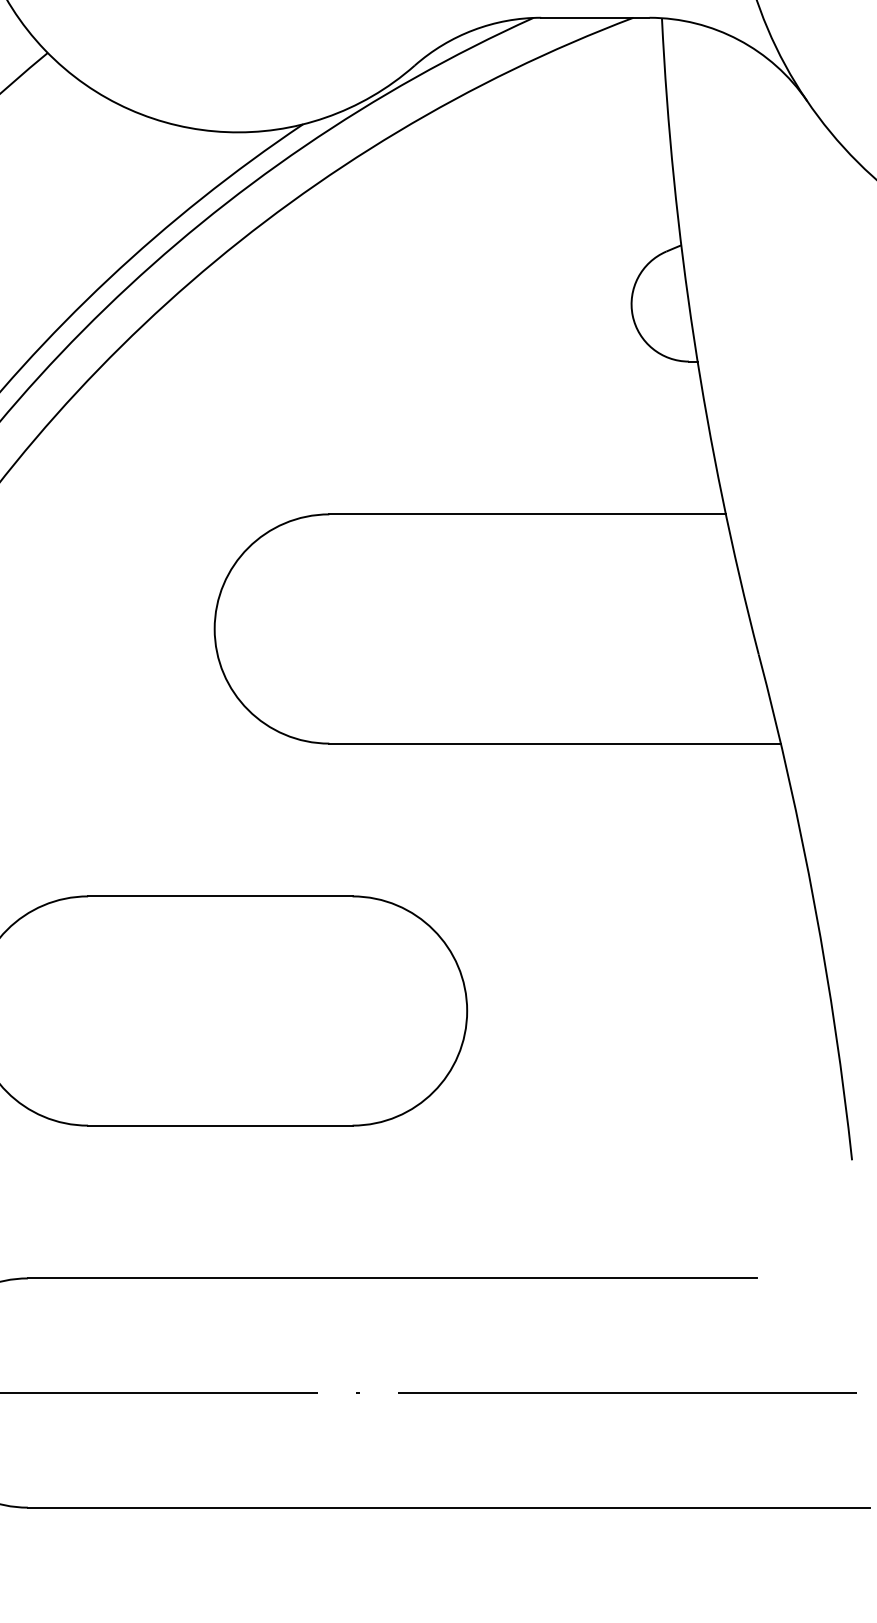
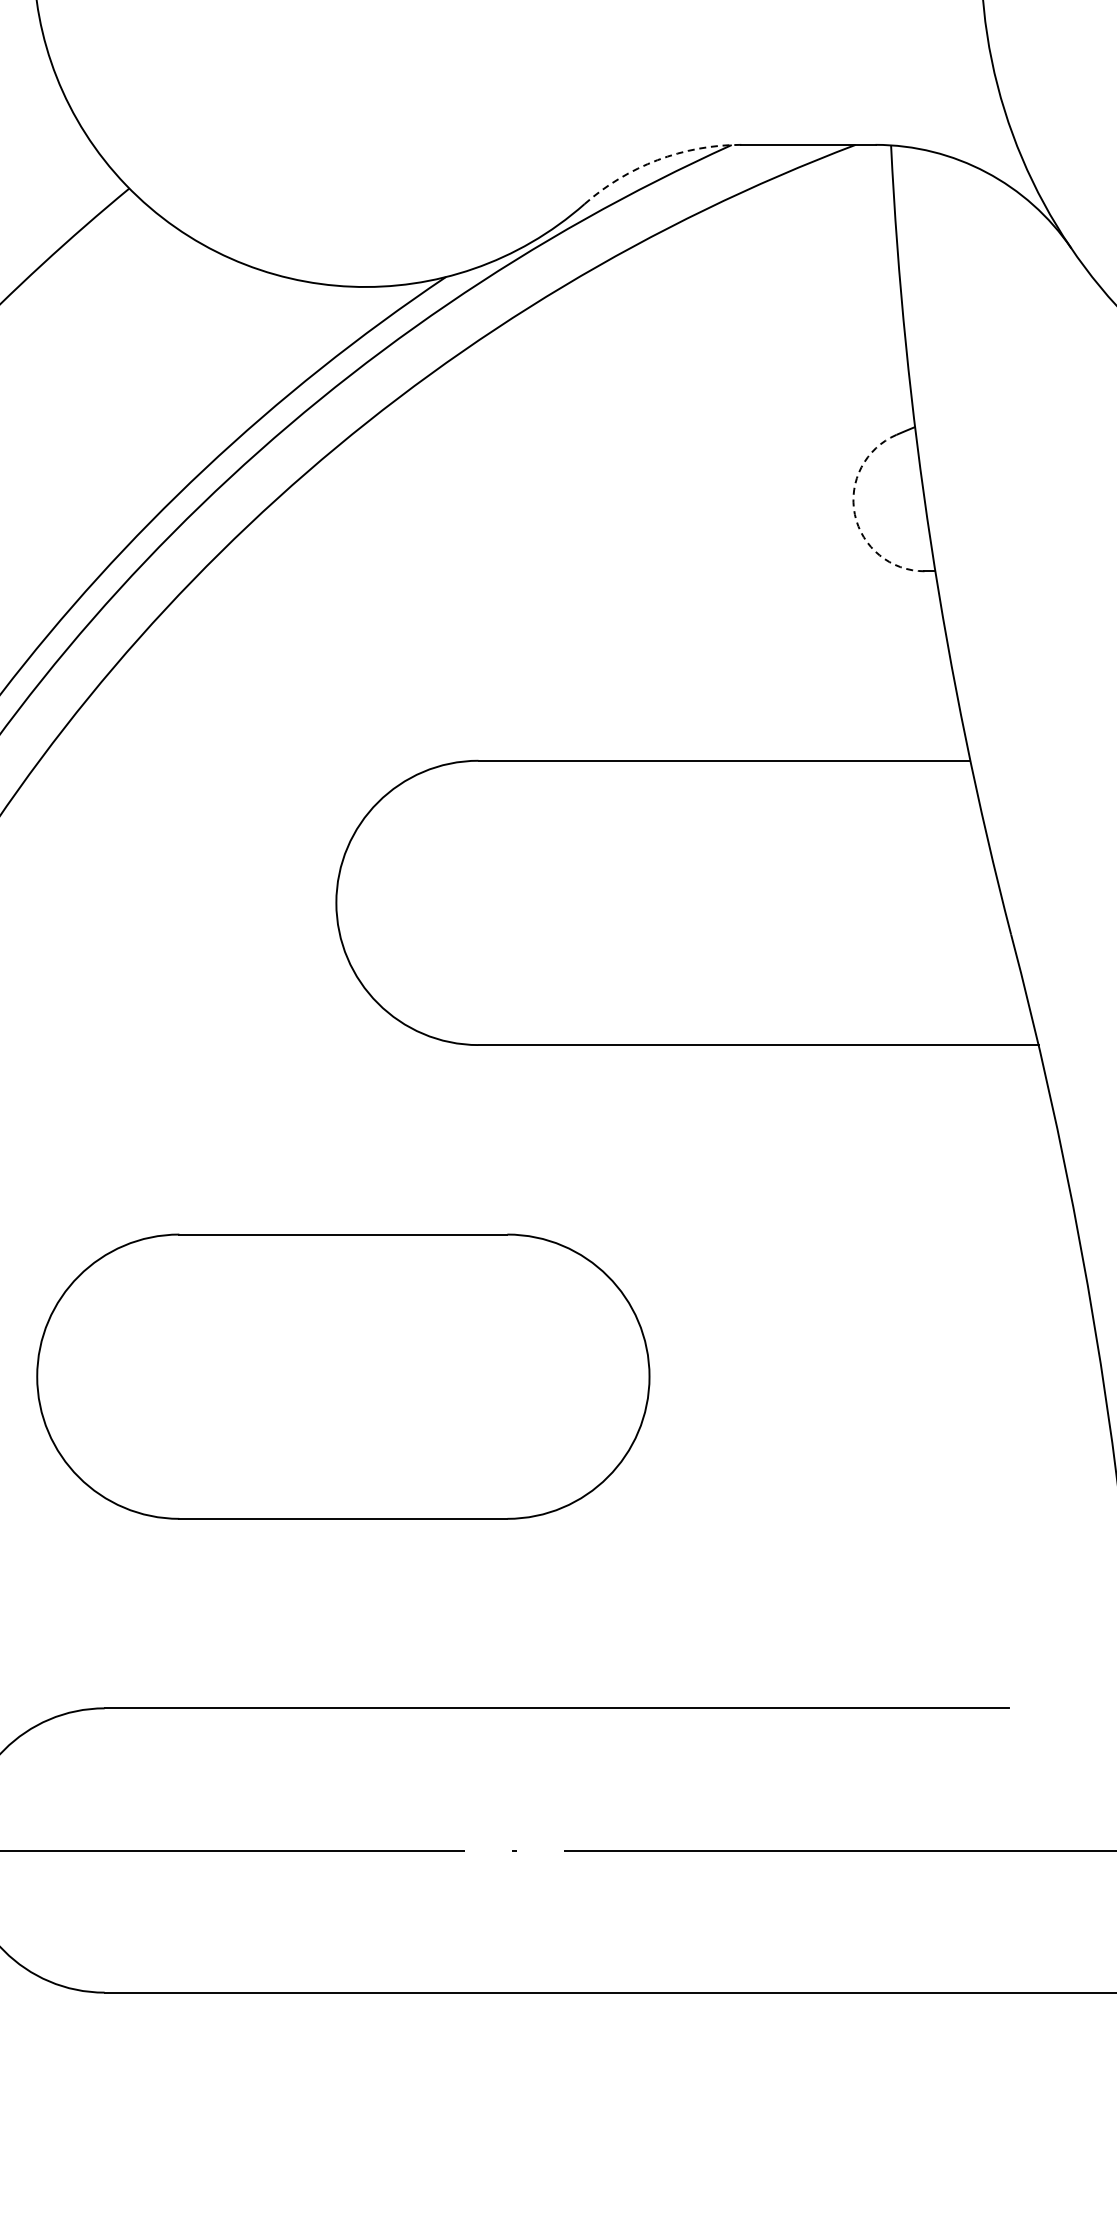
arc: (473, 30) -> (657, 160), solid -> dashed
arc: (632, 315) -> (854, 514), solid -> dashed

